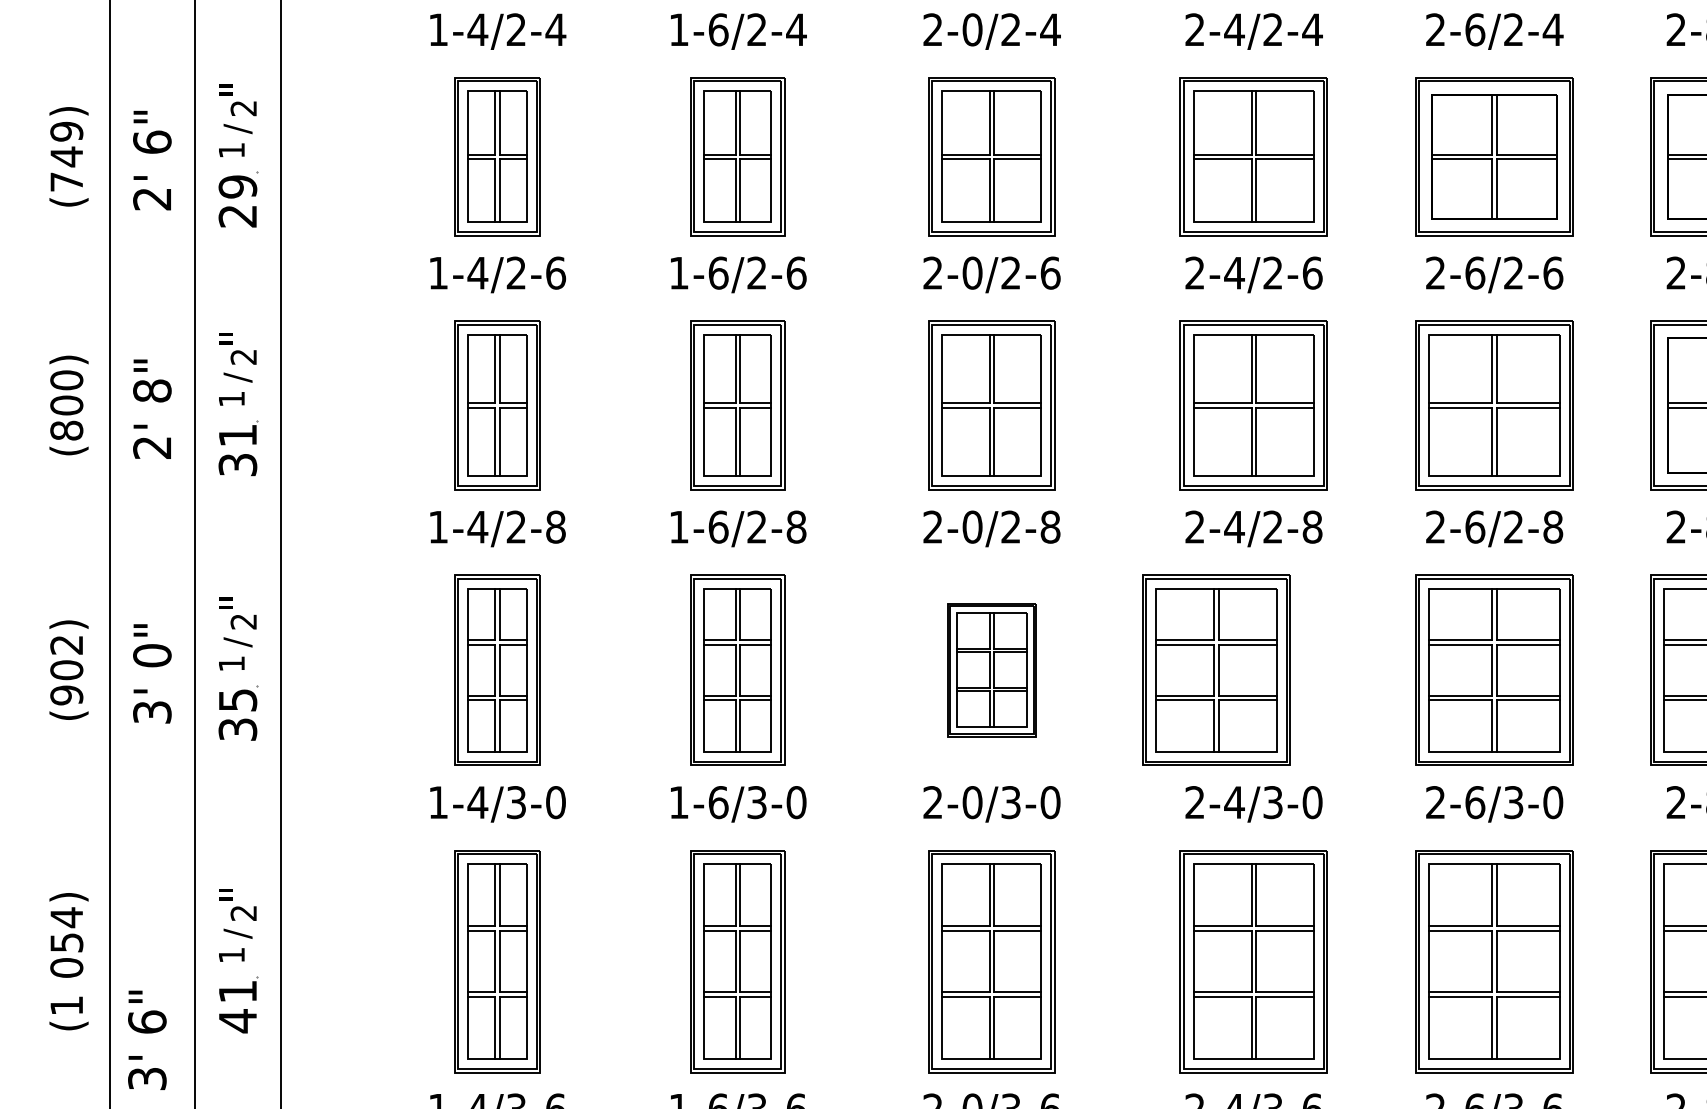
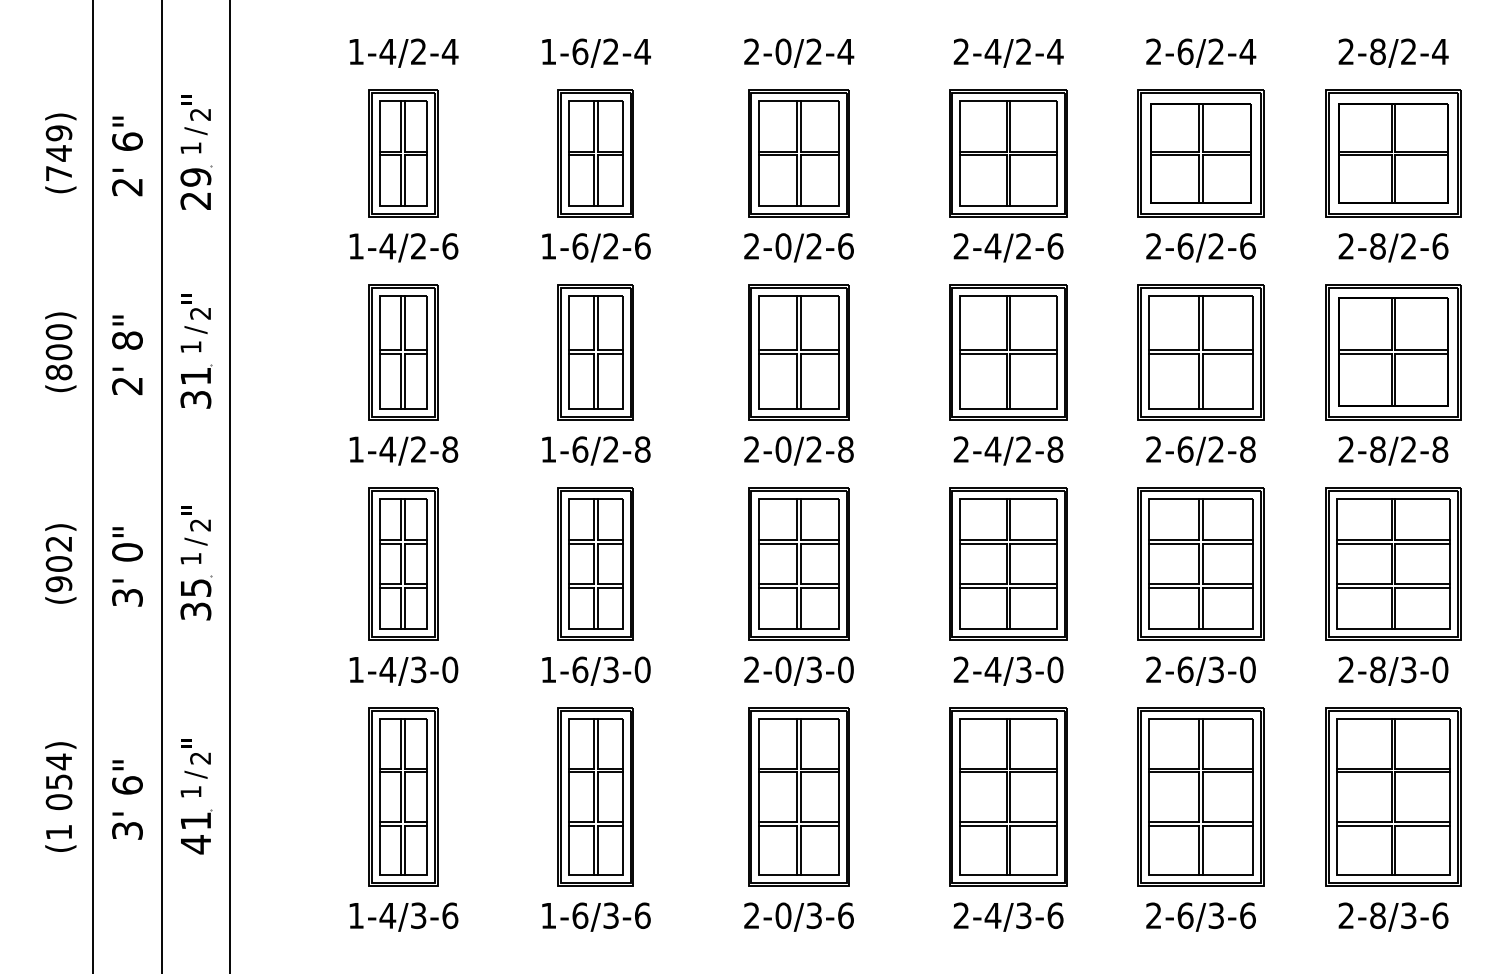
part: (991, 669) -> (798, 563), size x1.43
part: (1216, 669) -> (1008, 563), moved
text: (147, 1039) -> (127, 799), moved

